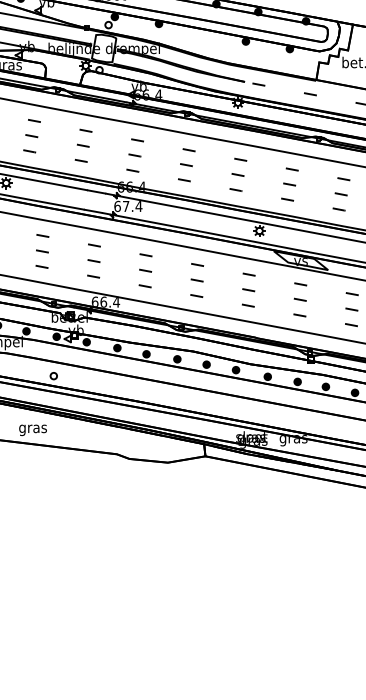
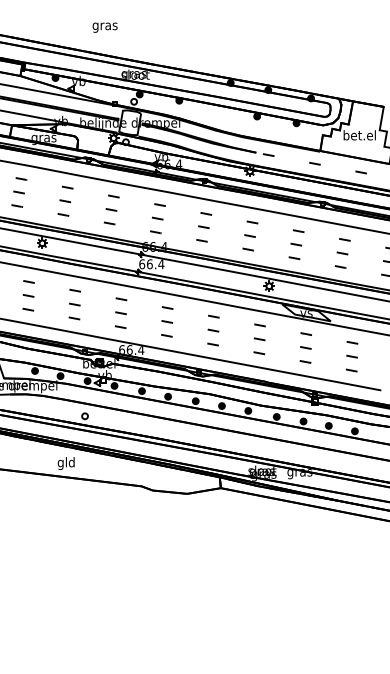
text: (125, 206) -> (149, 264), 67.4 -> 66.4
text: (33, 428) -> (66, 463), gras -> gld

